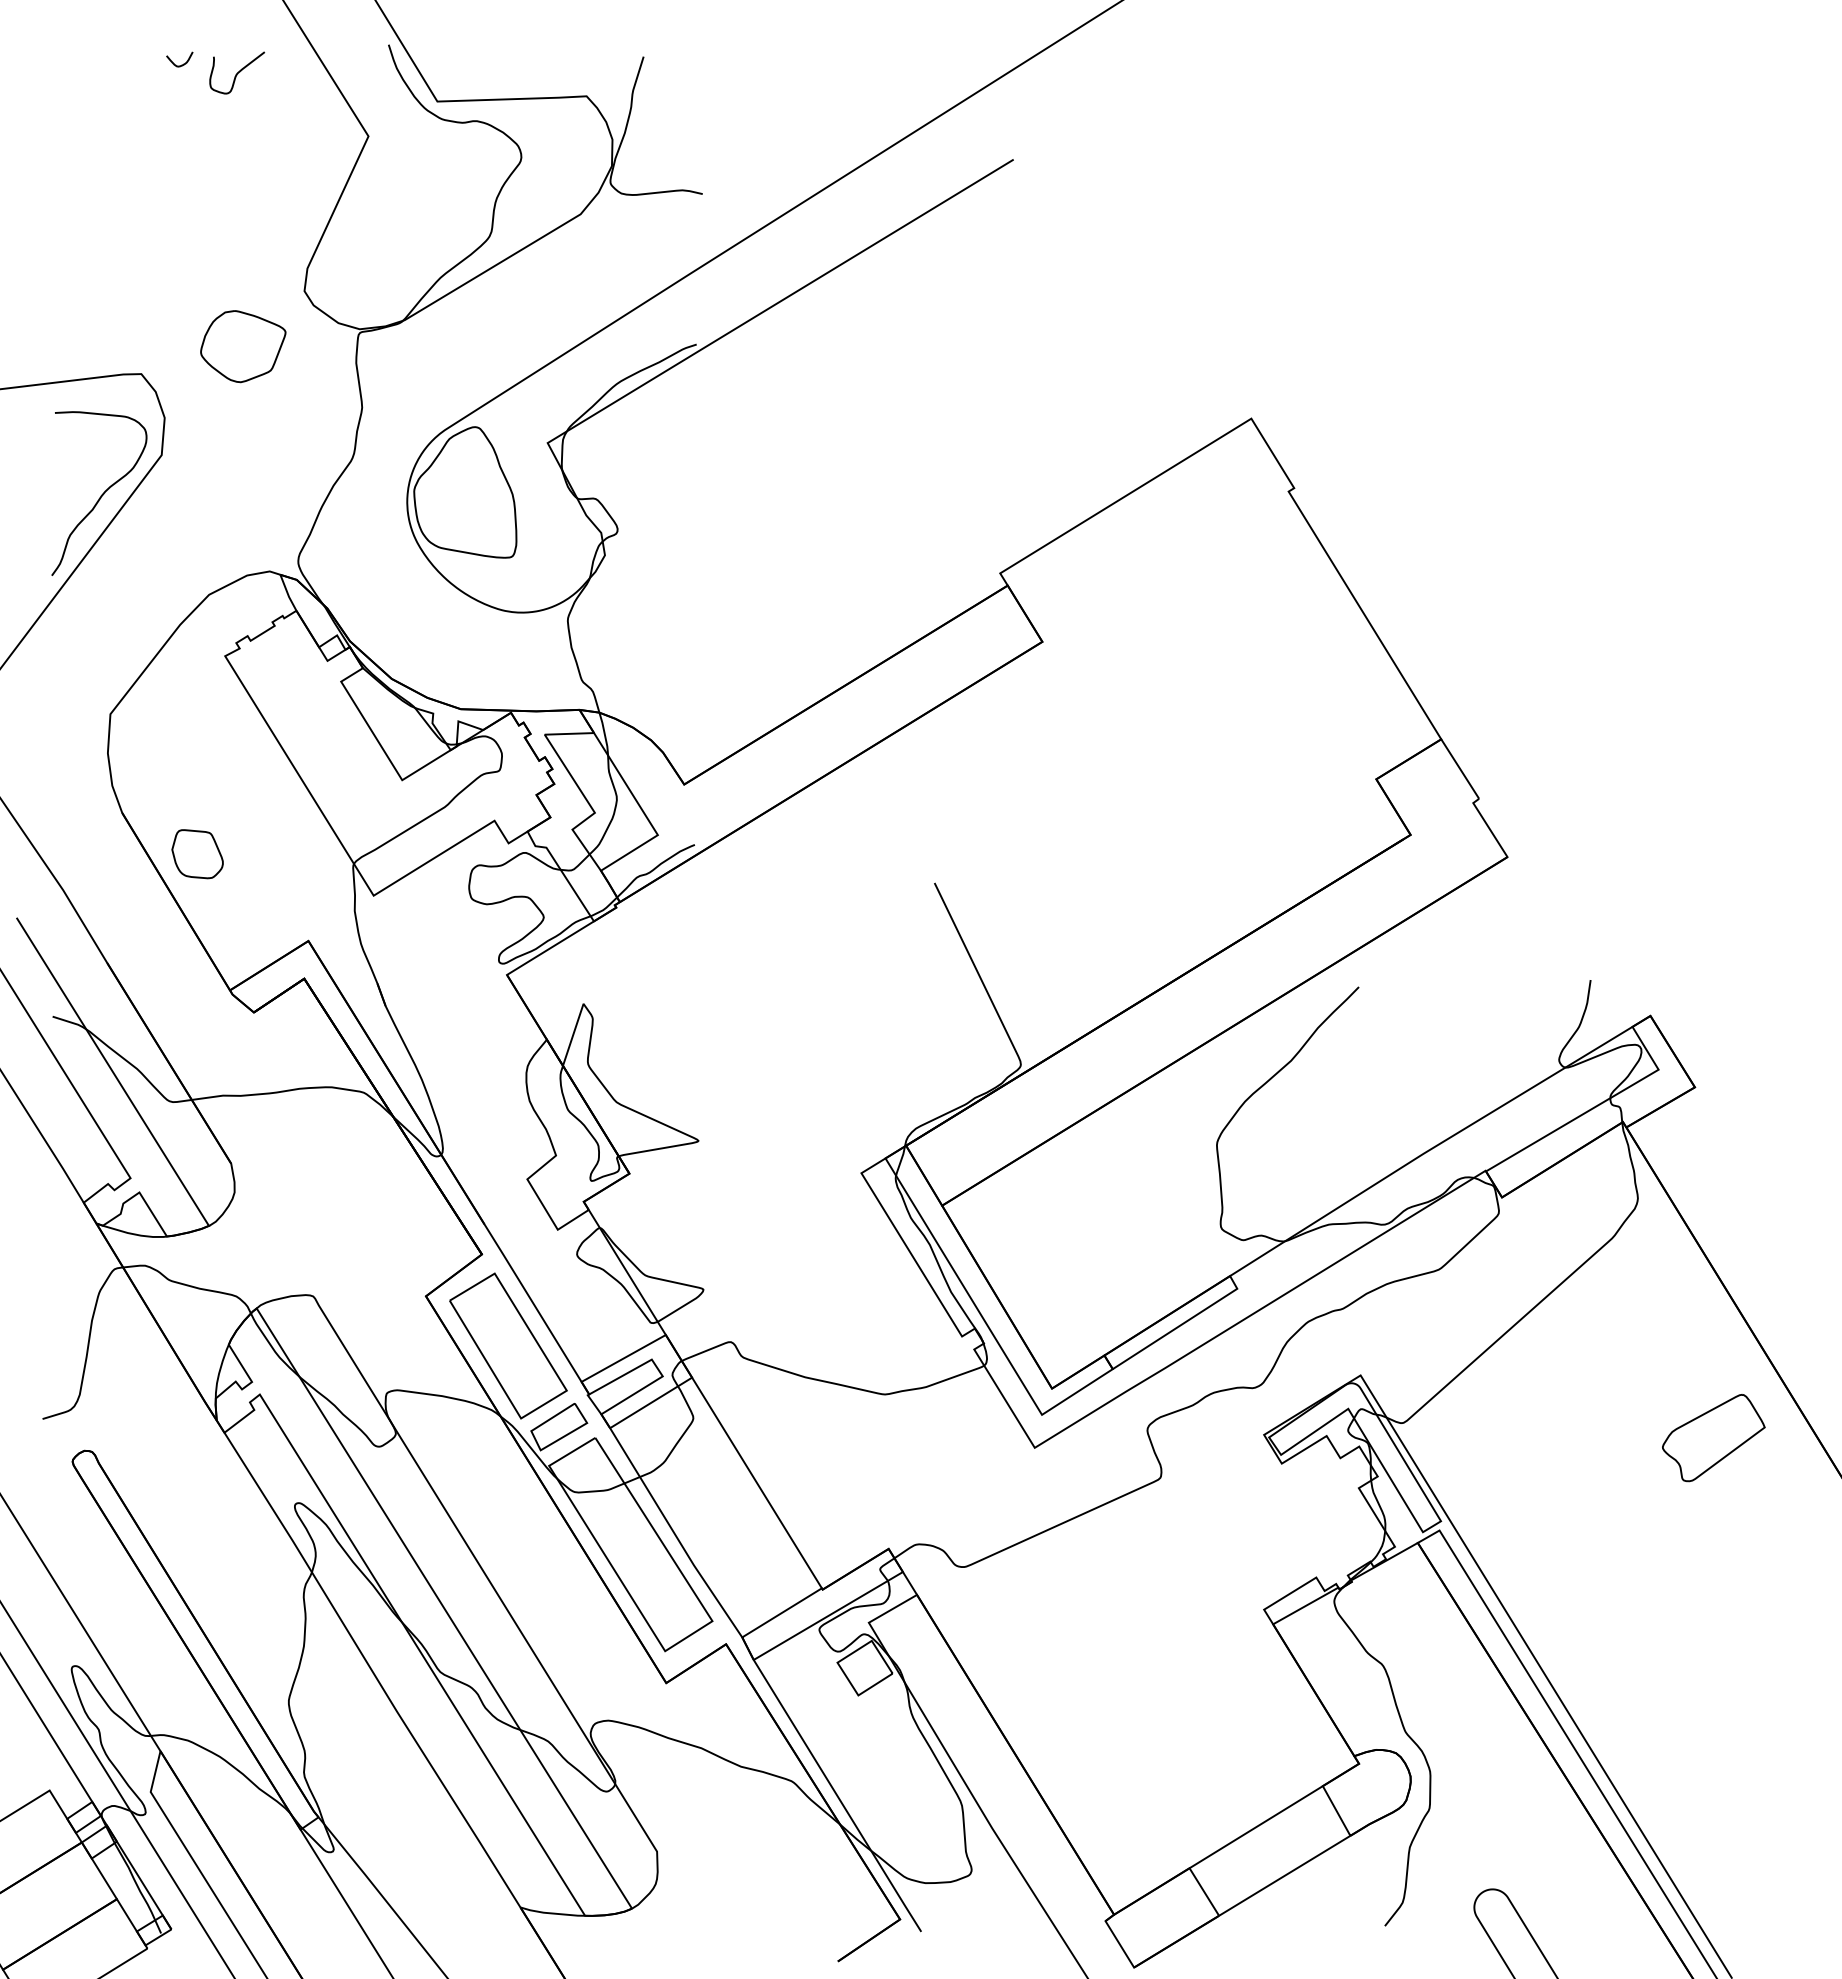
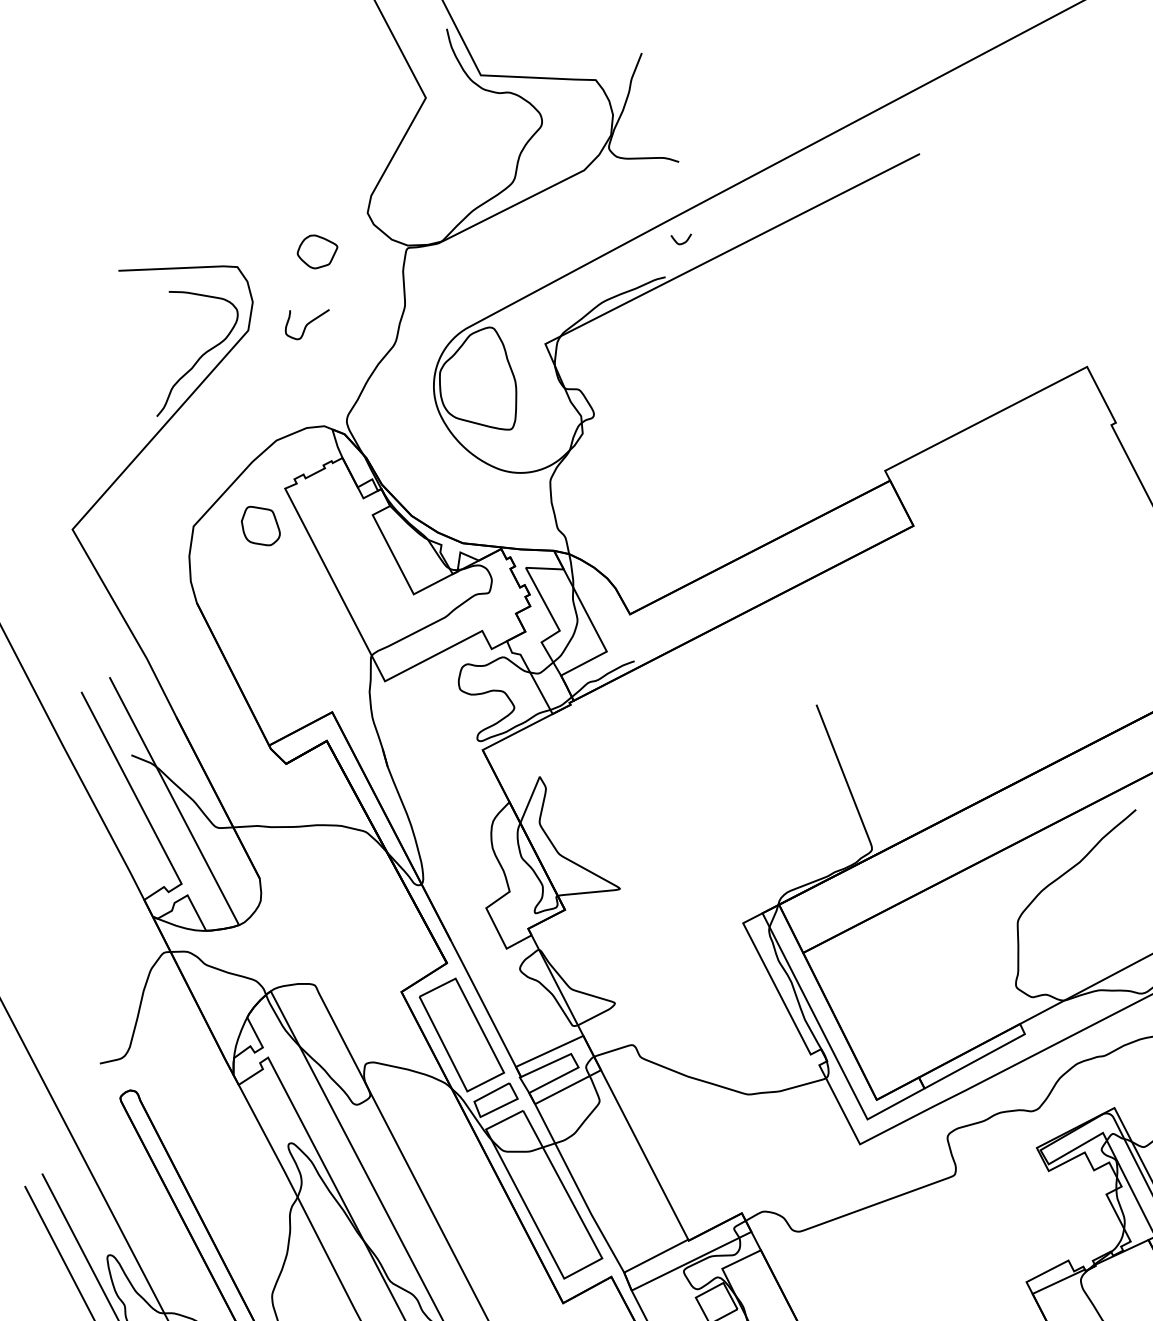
curve: (181, 64) -> (682, 242), moved
curve: (237, 72) -> (307, 323), moved
part: (243, 346) -> (317, 251), size x0.6
part: (197, 854) -> (260, 526), moved

